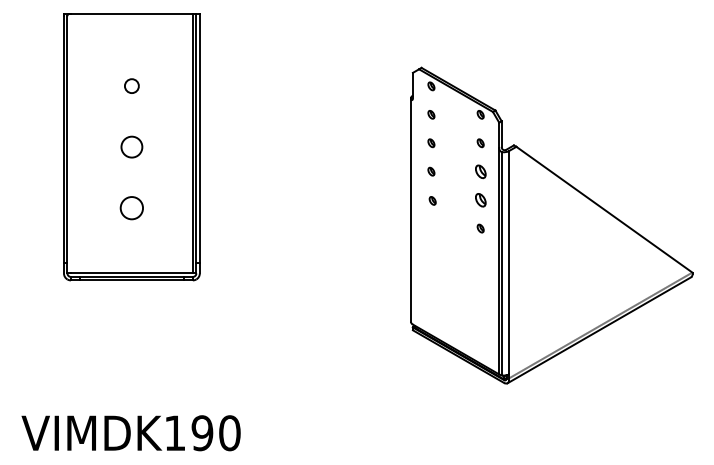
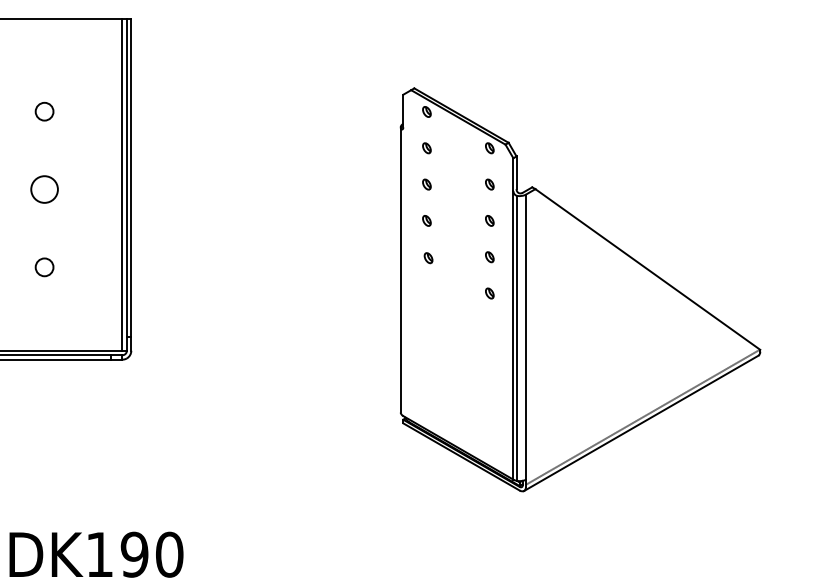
part: (480, 171) -> (489, 220), size x0.62
part: (480, 199) -> (489, 256), size x0.62
circle: (131, 207) -> (44, 266), size x0.62

